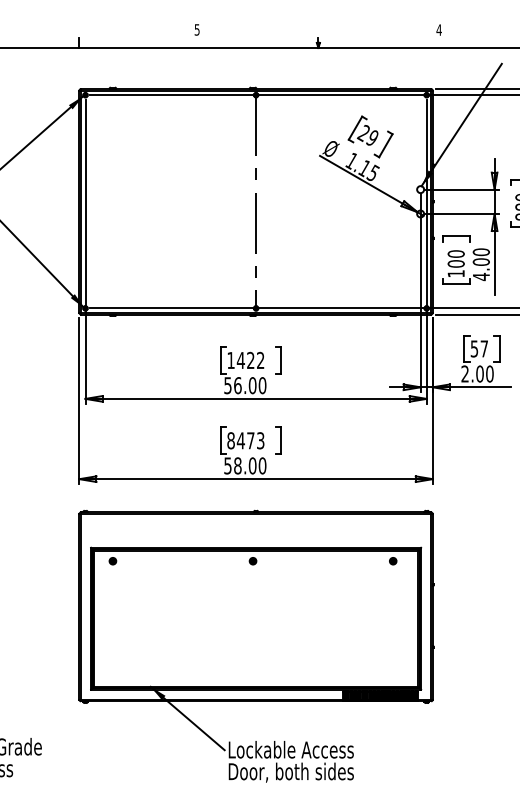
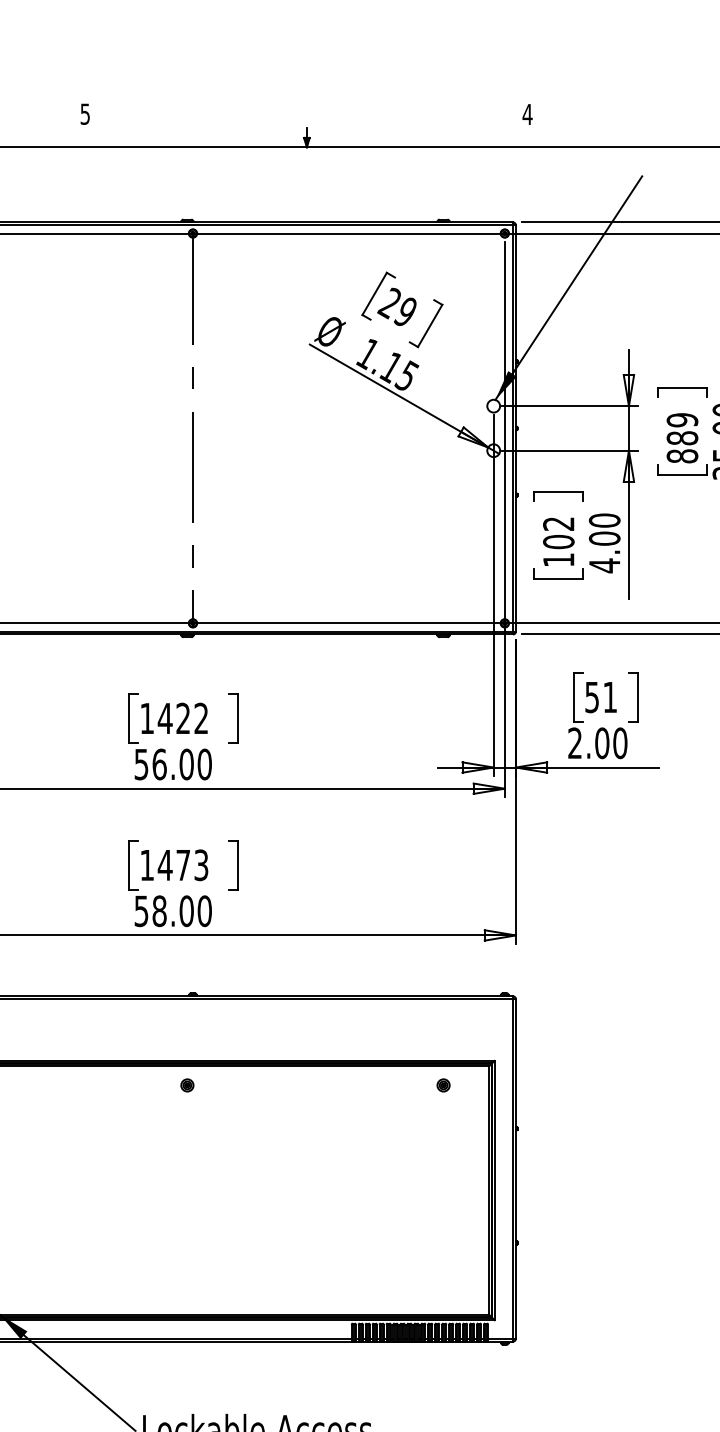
text: (455, 253) -> (557, 522), 100 -> 102
text: (483, 348) -> (608, 696), 57 -> 51
text: (230, 440) -> (146, 864), 8473 -> 1473

